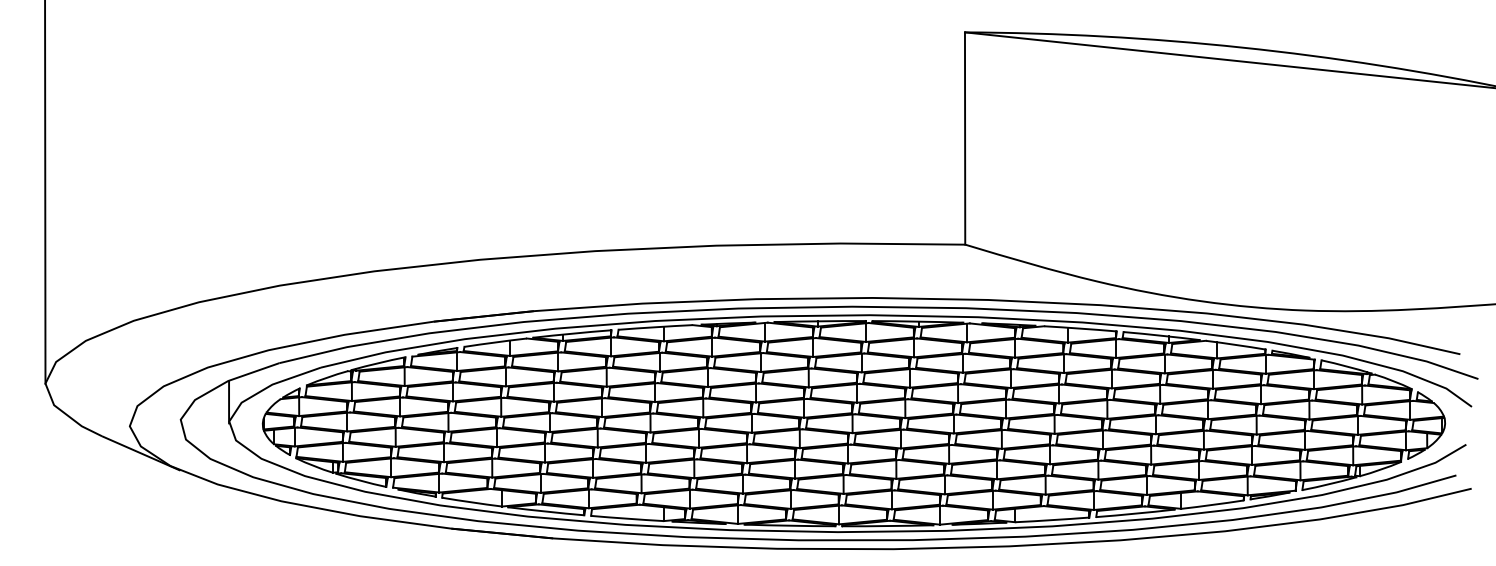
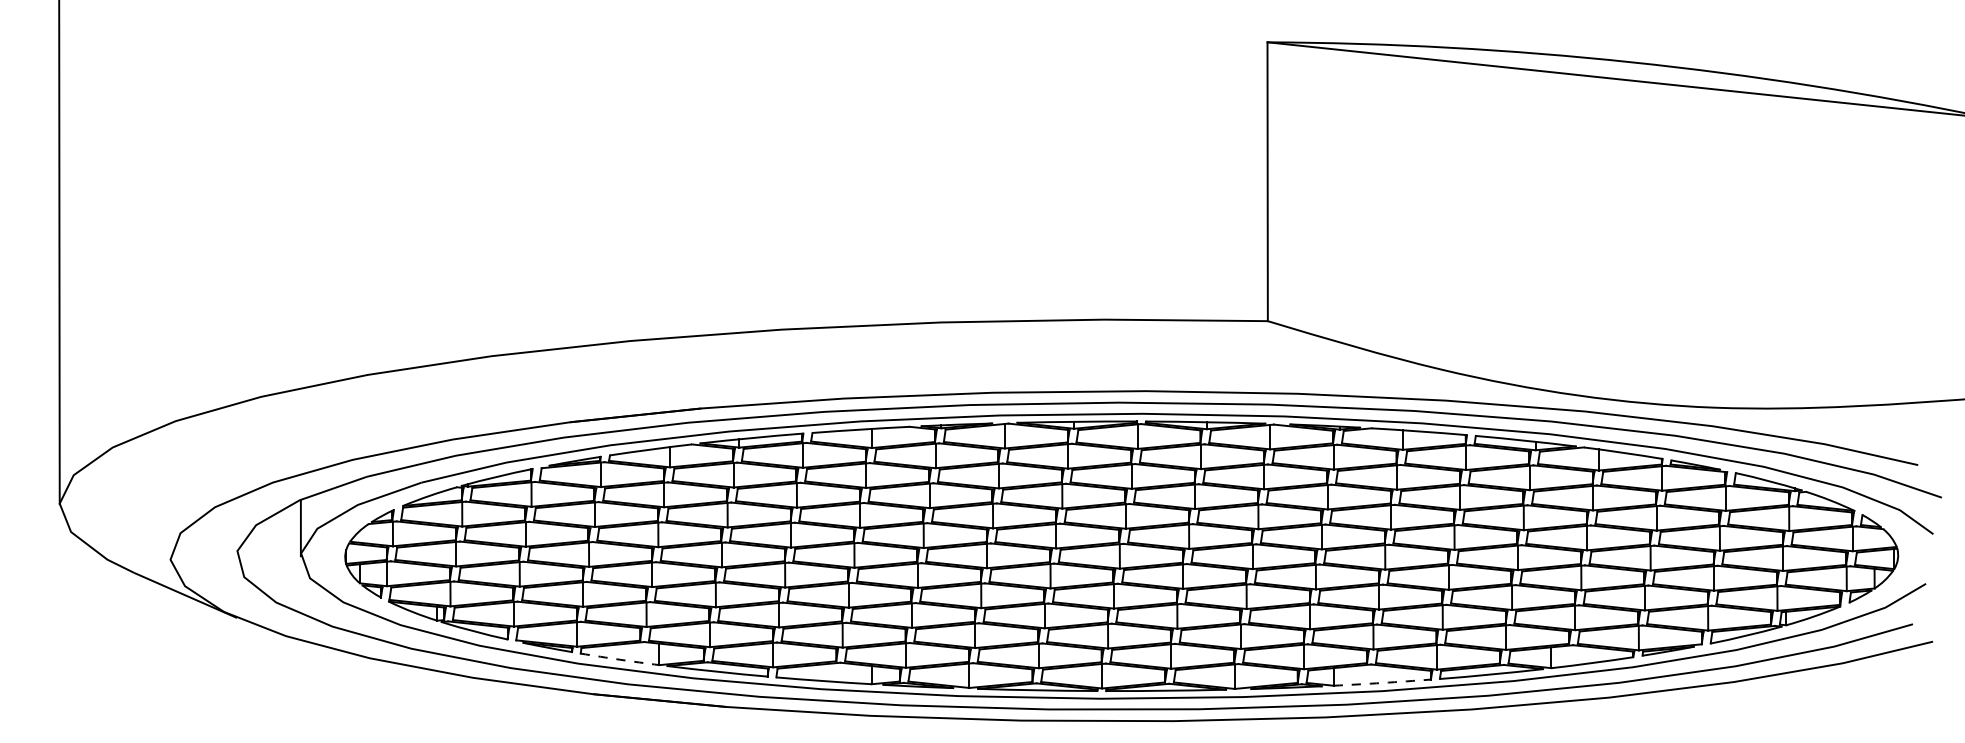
arc: (472, 502) -> (620, 659), solid -> dashed
arc: (1052, 520) -> (1382, 683), solid -> dashed

